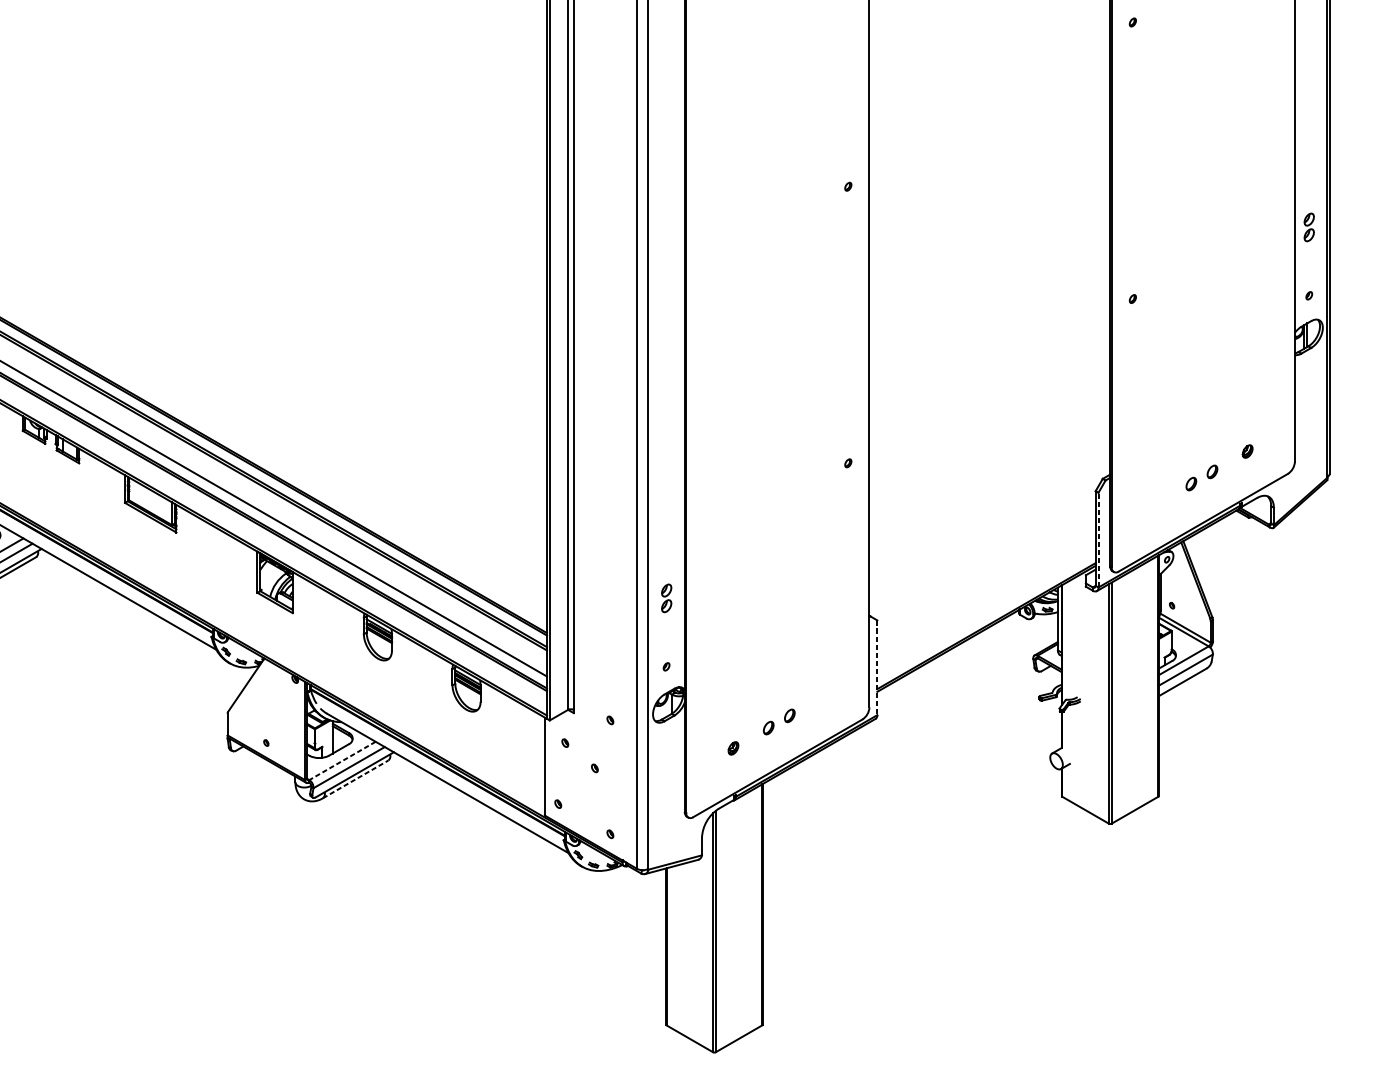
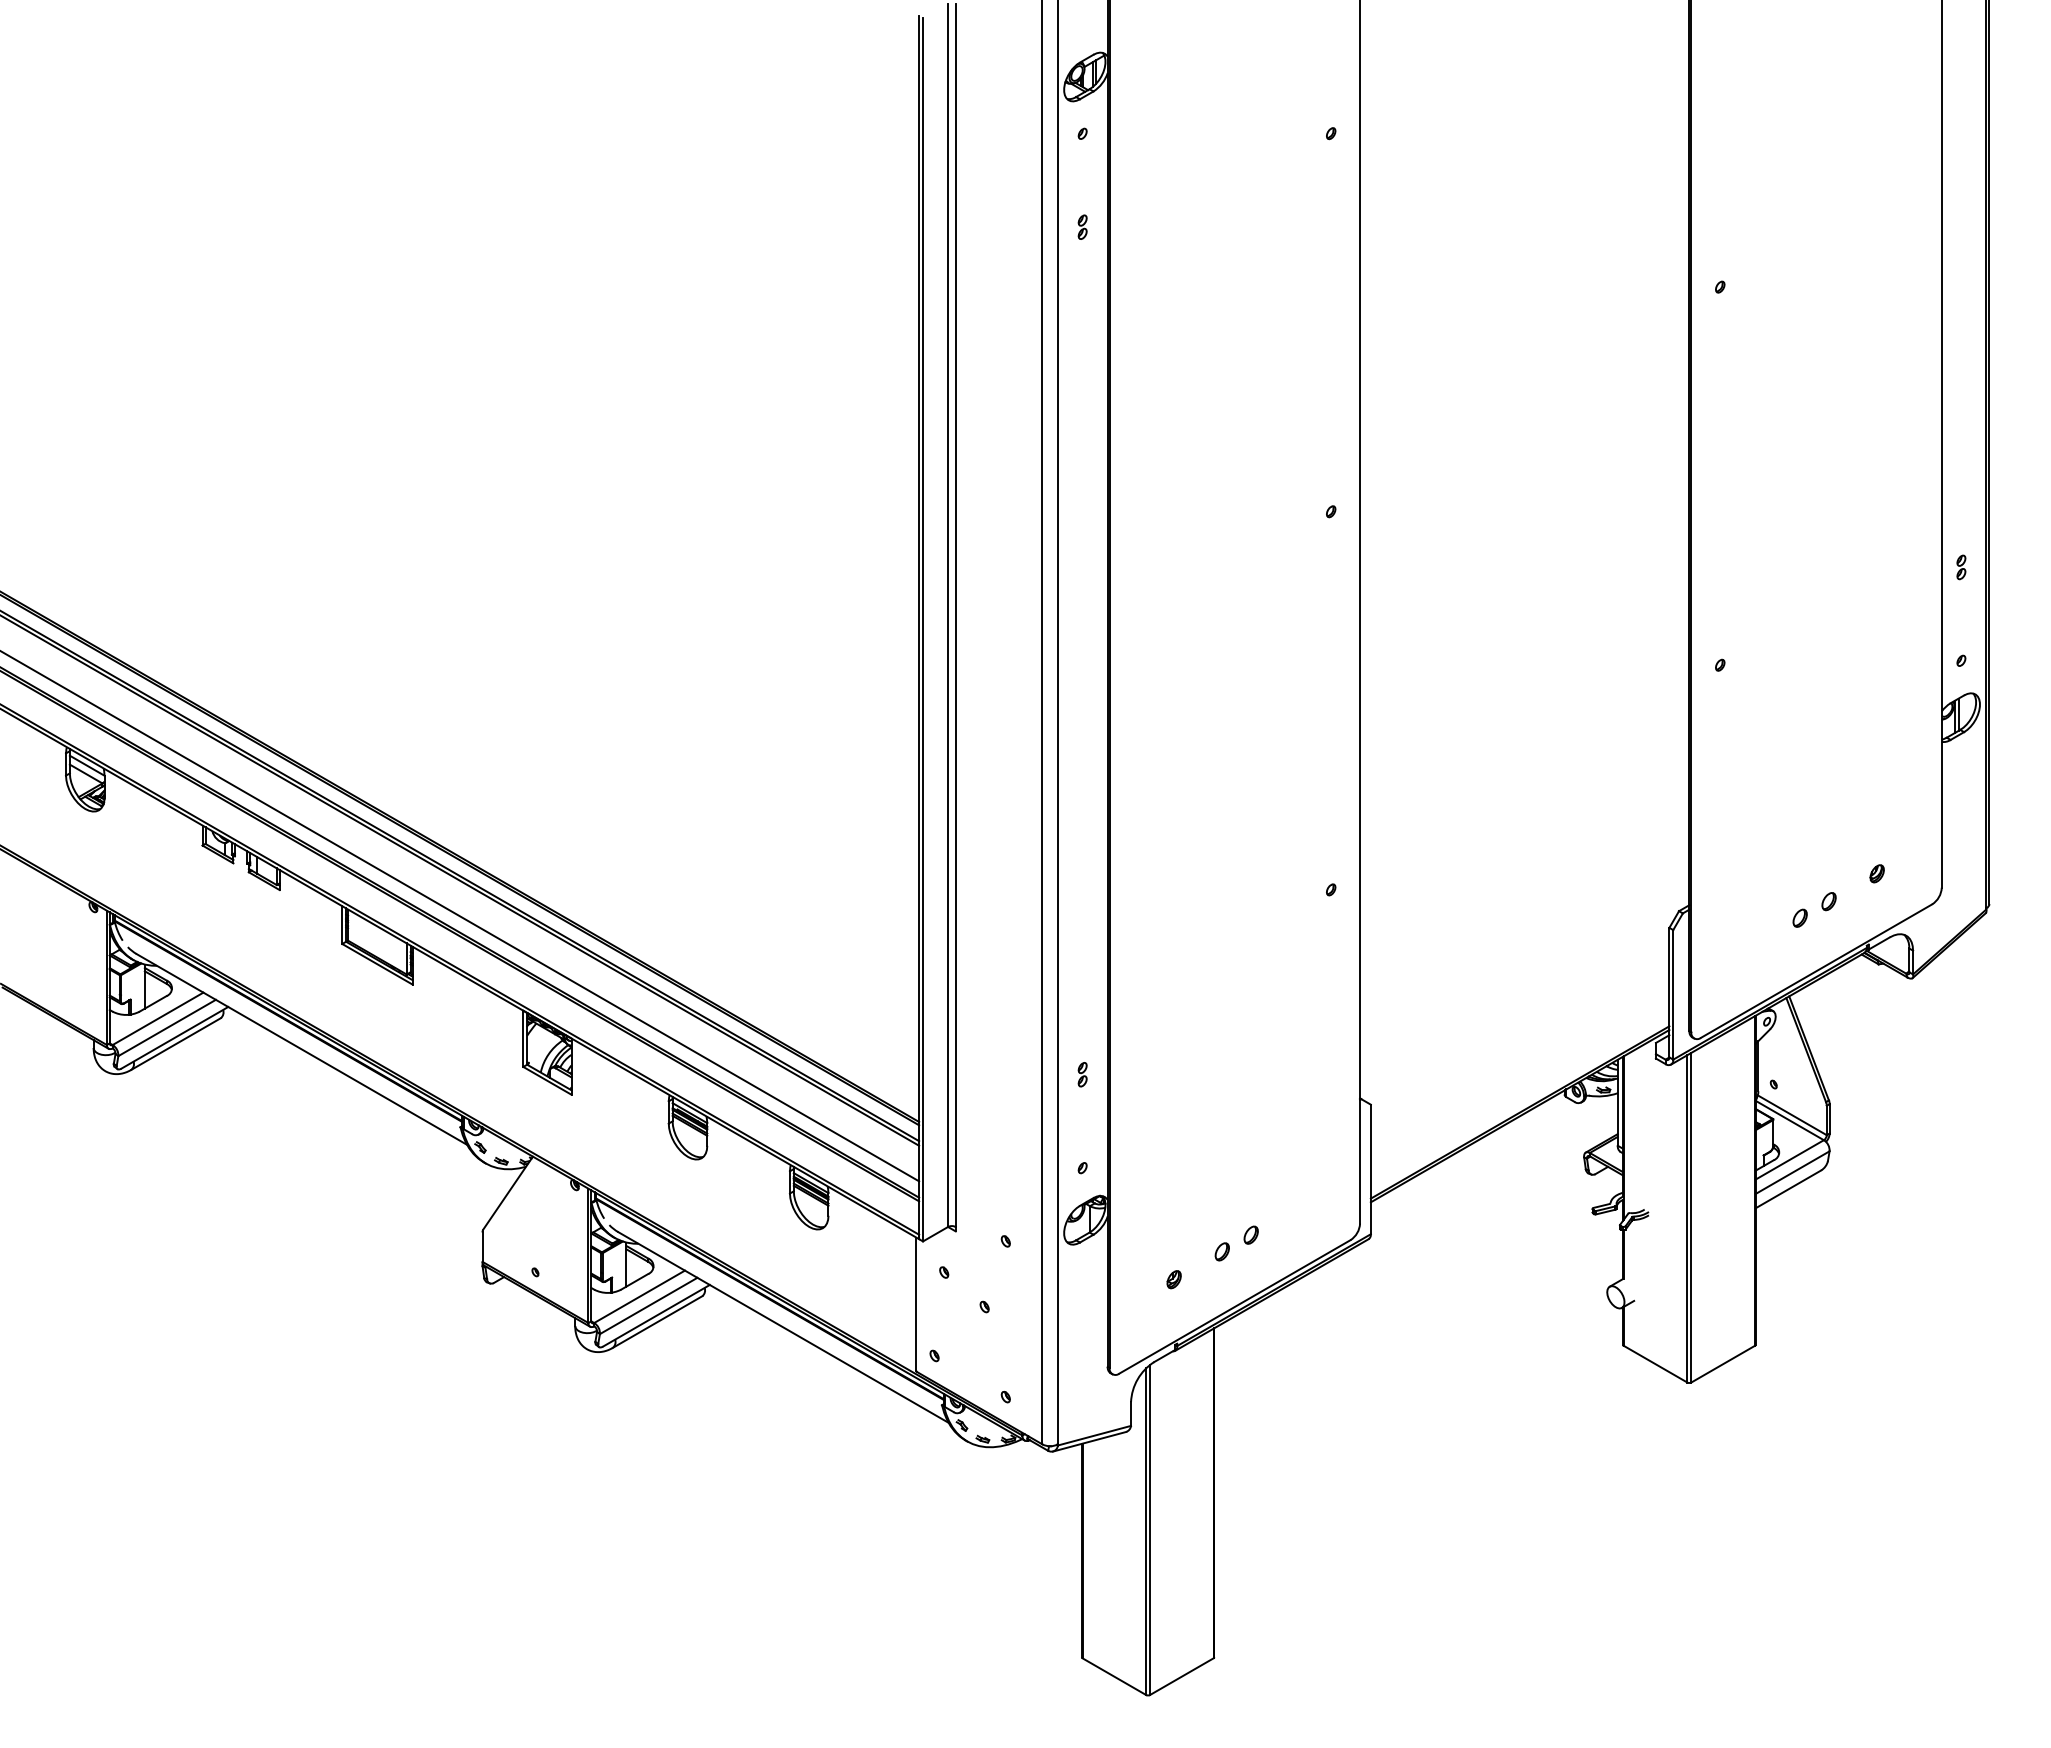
part: (1309, 227) -> (1961, 567), size x0.62
line: (1098, 539) -> (1673, 994), dashed -> solid
part: (666, 598) -> (1082, 1074), size x0.62
line: (877, 667) -> (1370, 1169), dashed -> solid
line: (342, 761) -> (639, 1297), dashed -> solid
line: (355, 779) -> (657, 1322), dashed -> solid

